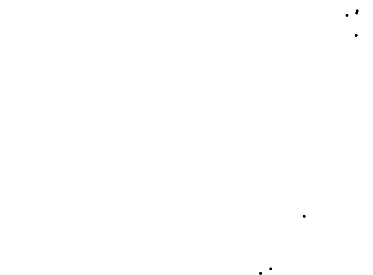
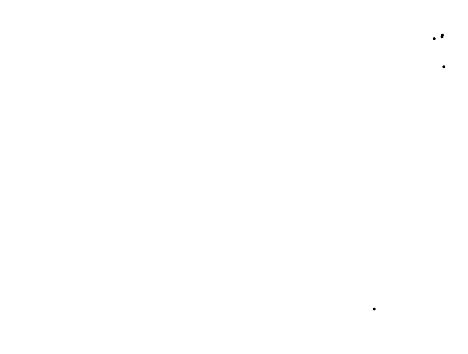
part: (351, 12) -> (437, 36), size x0.6

